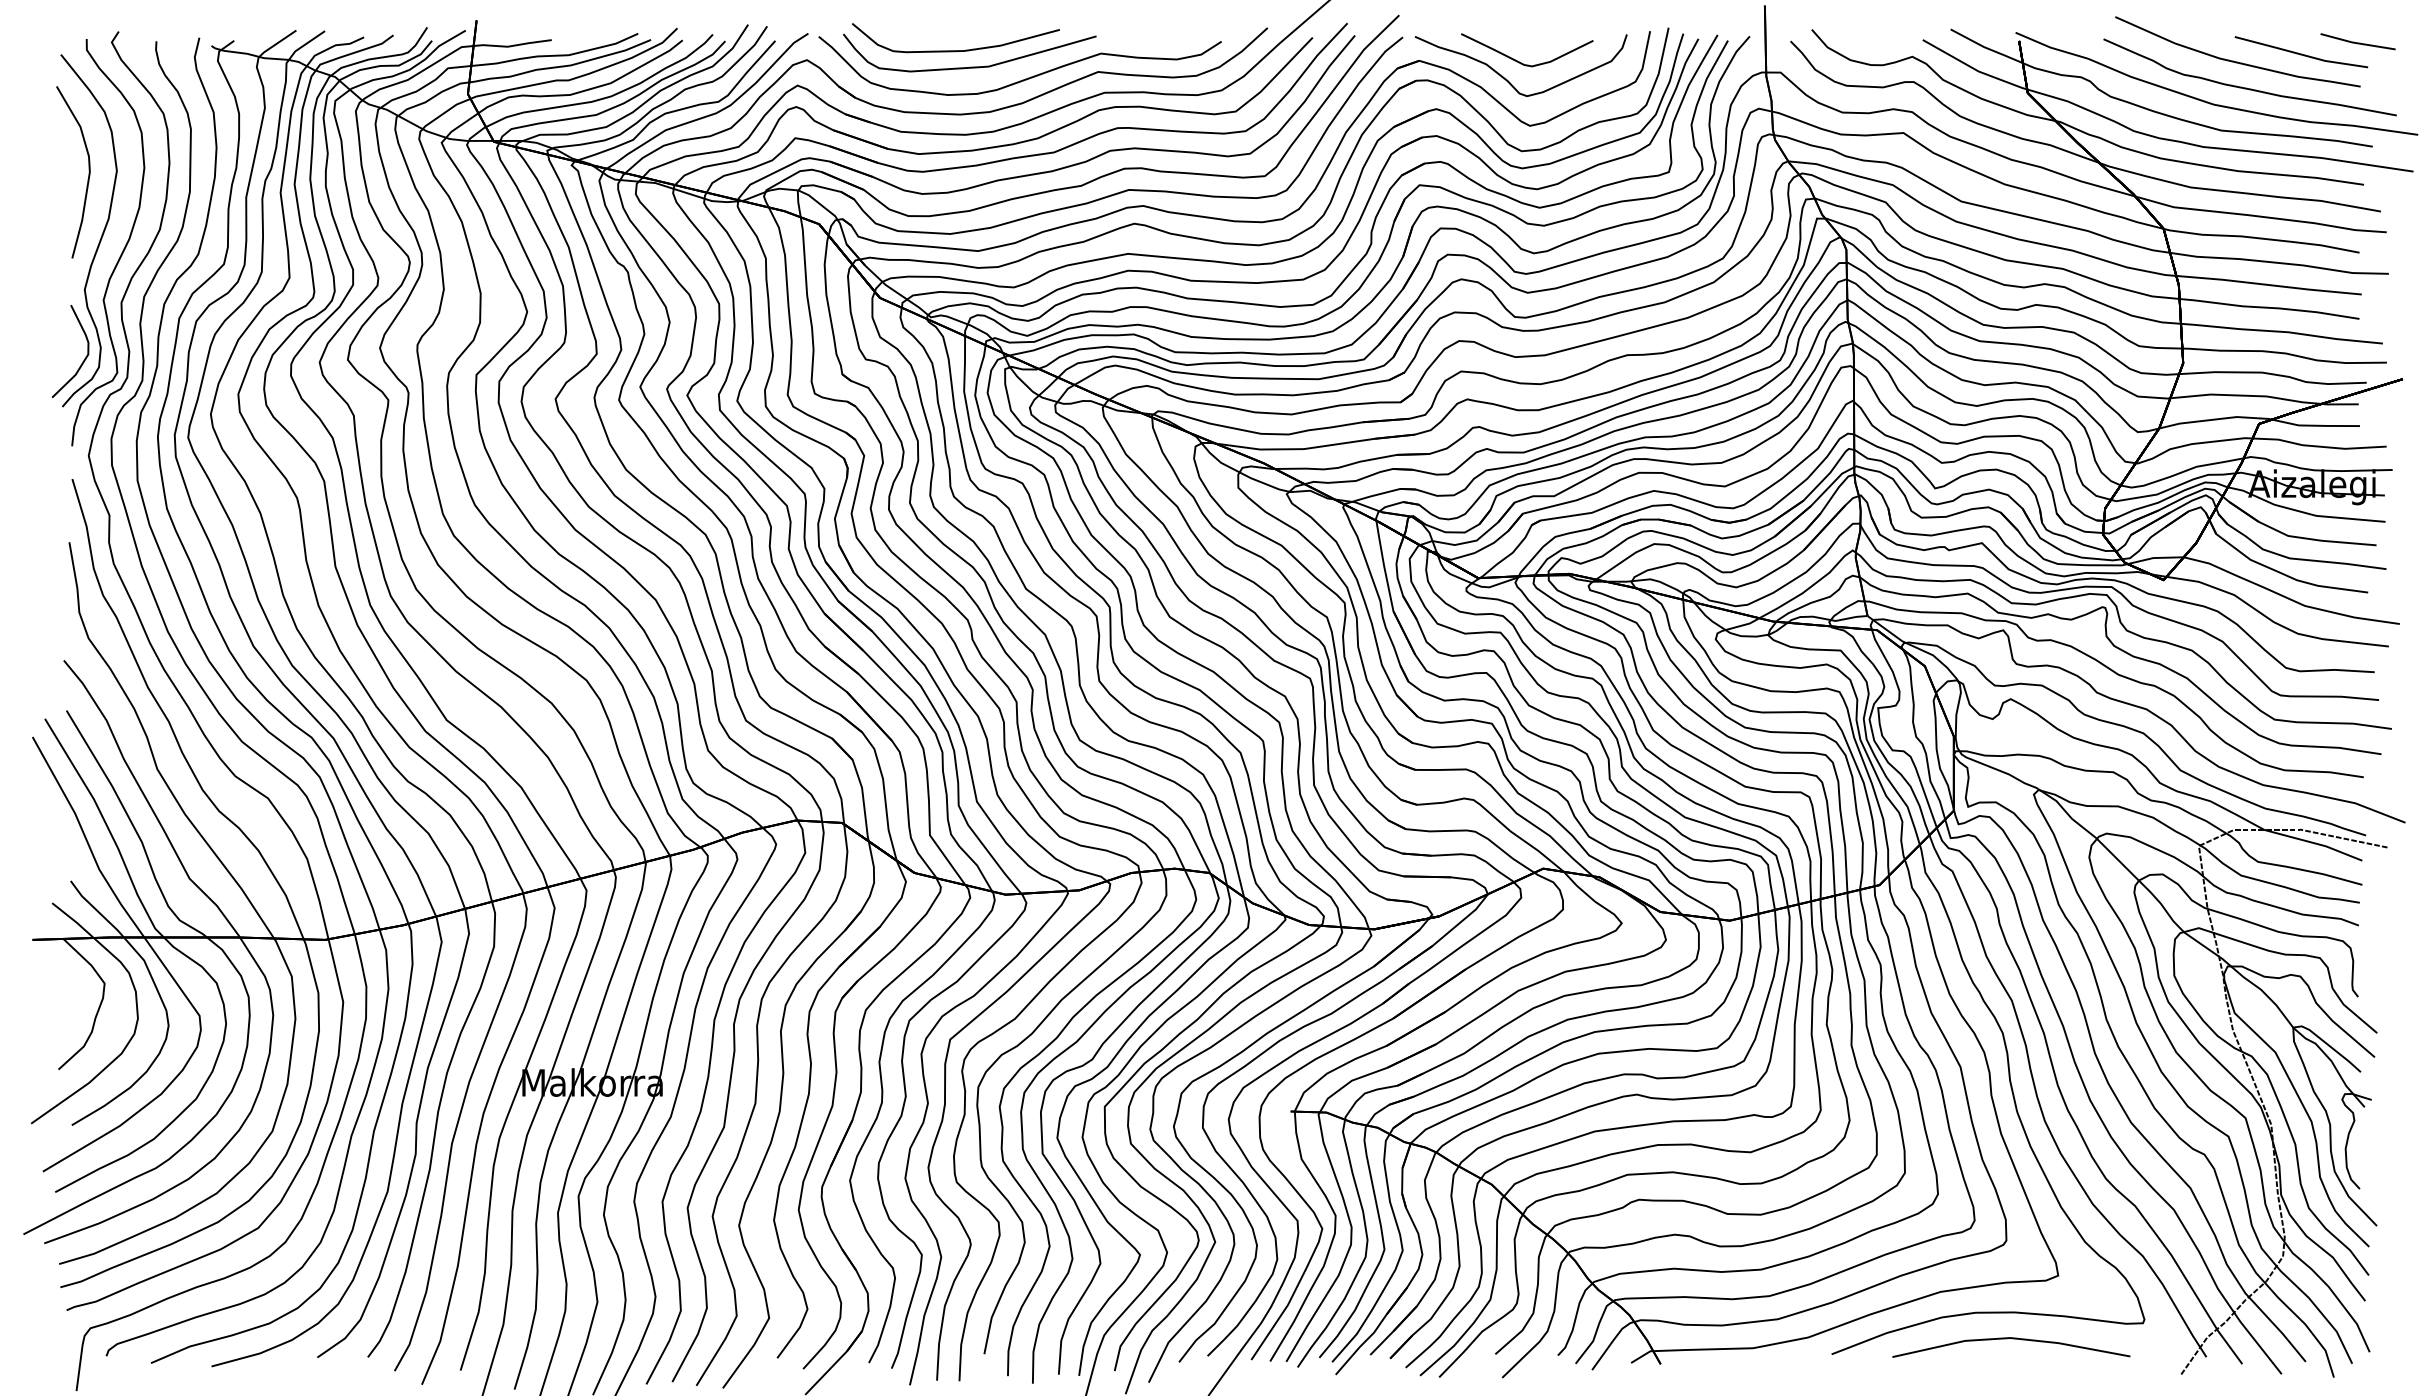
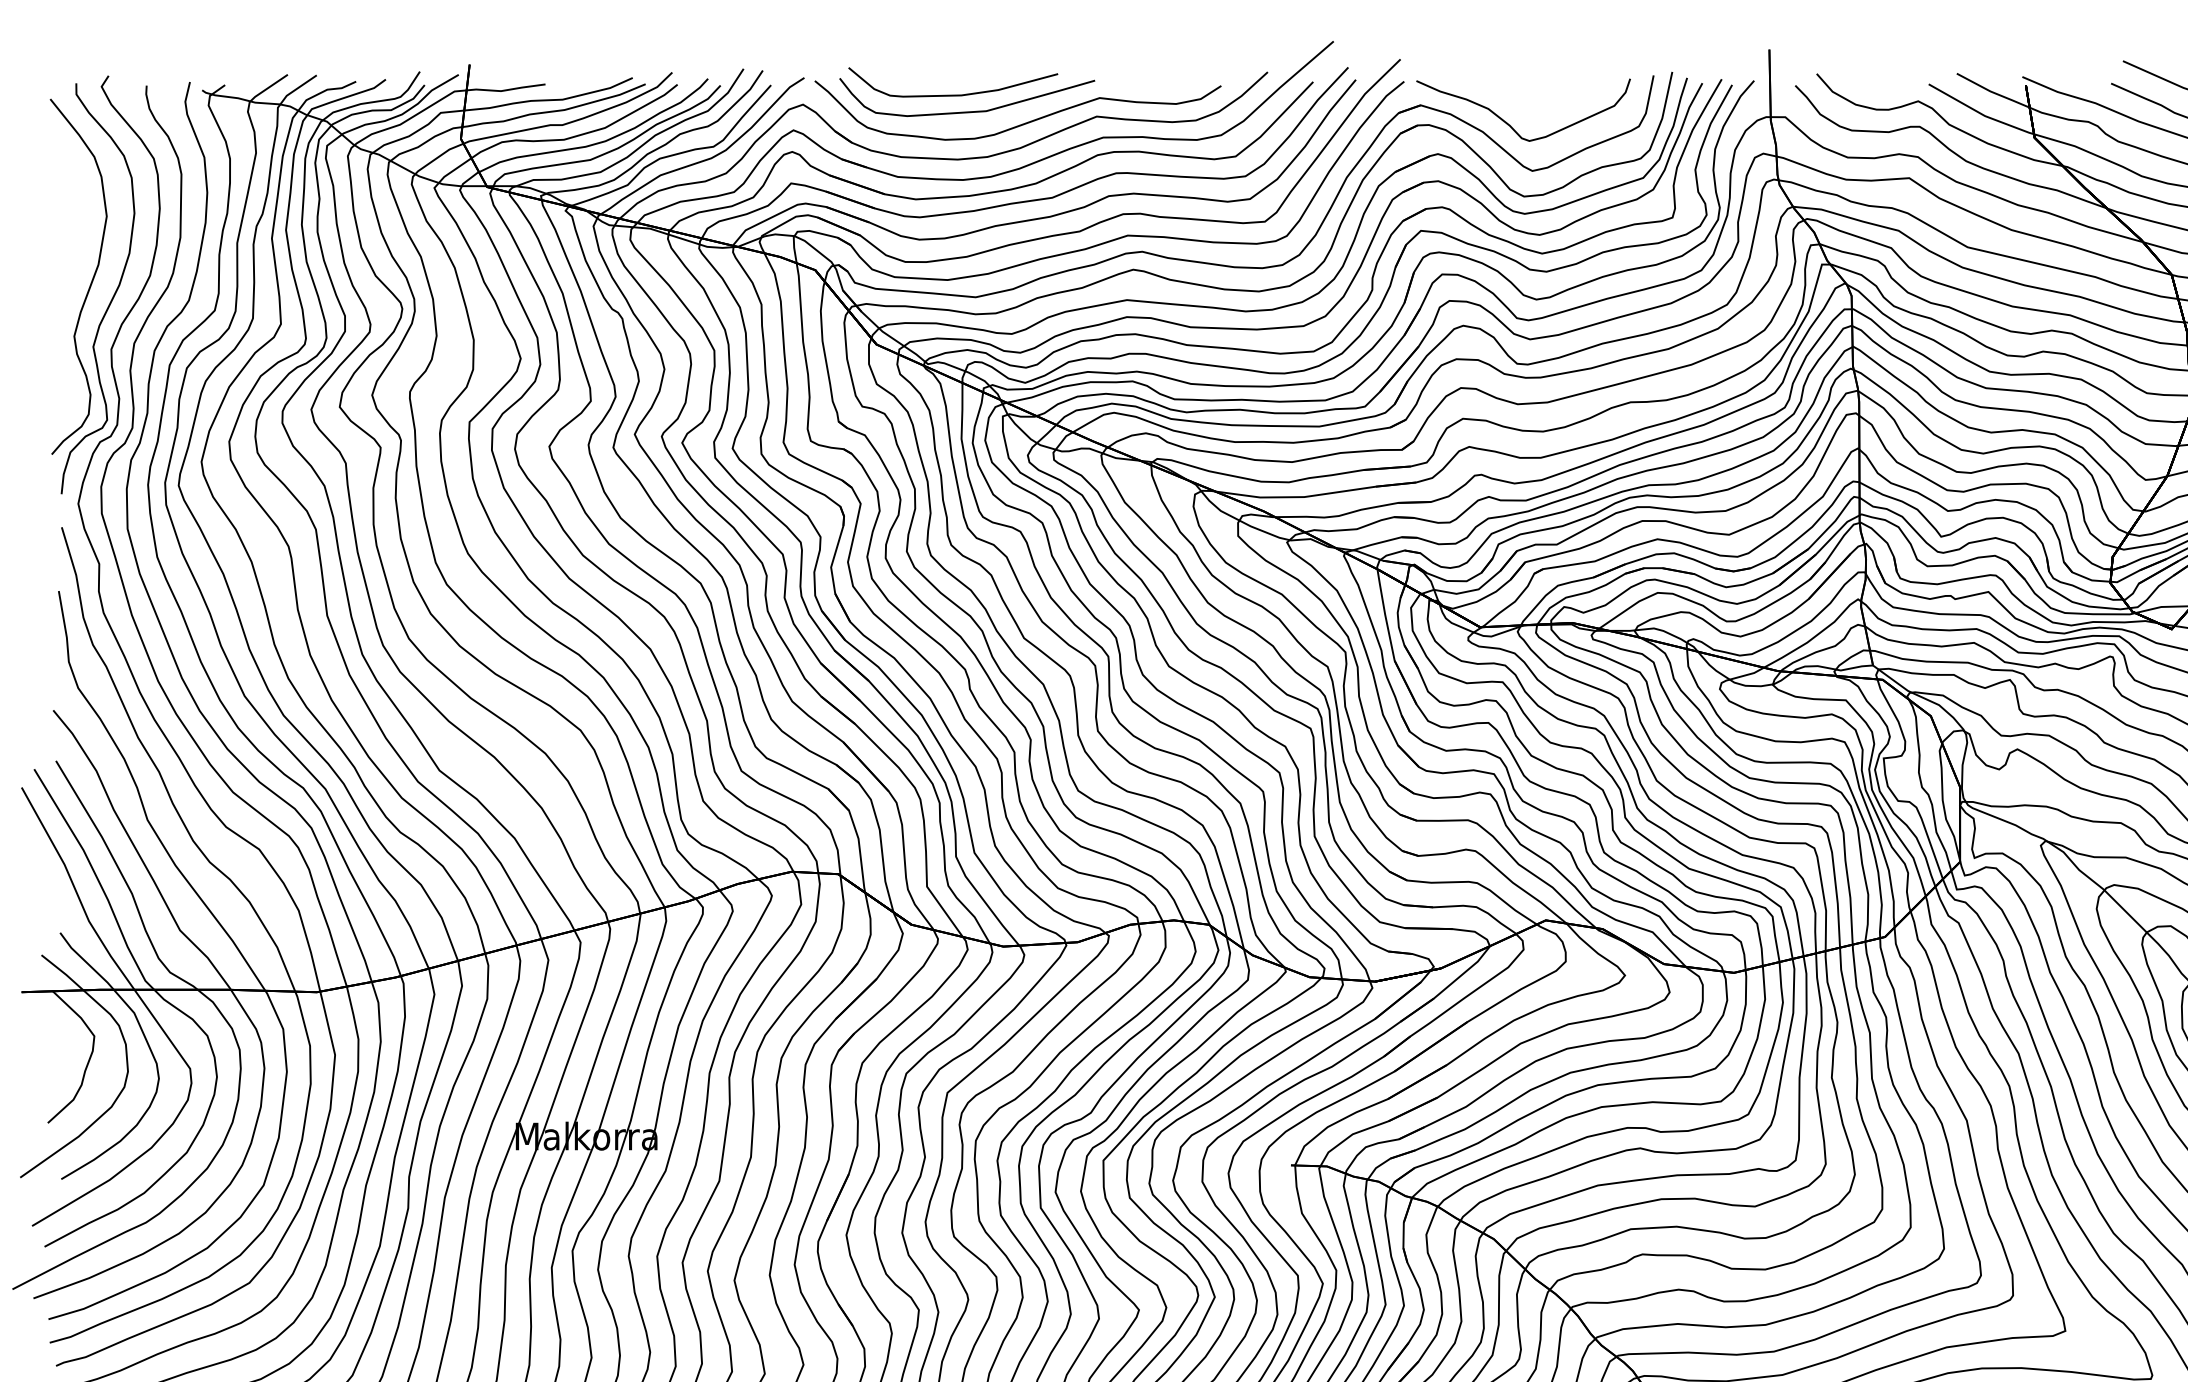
curve: (1521, 62) -> (1523, 107), removed
curve: (88, 172) -> (78, 218), removed
curve: (82, 361) -> (72, 408), removed

